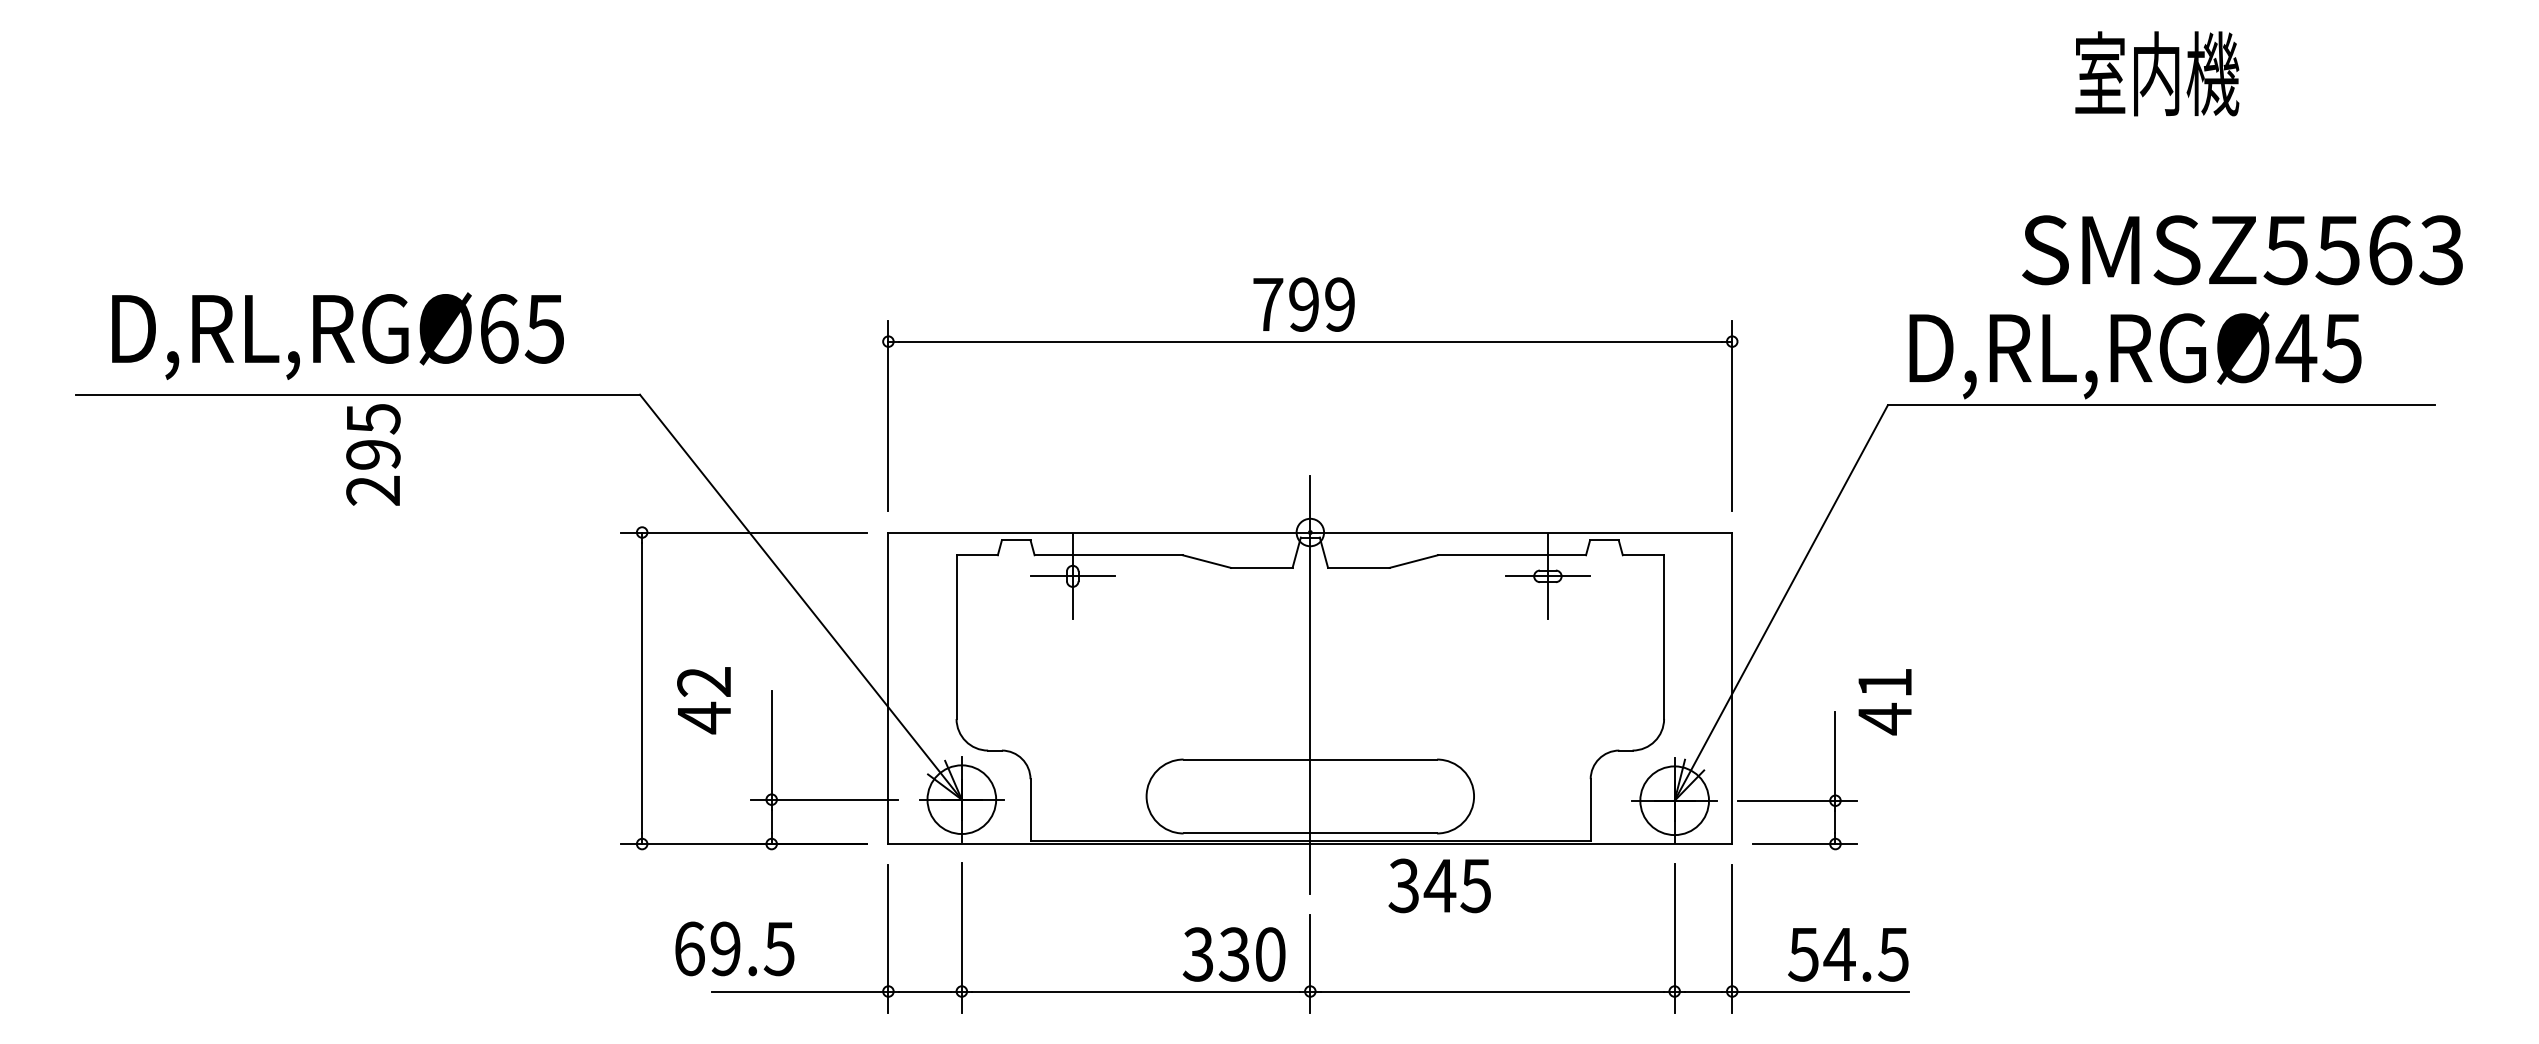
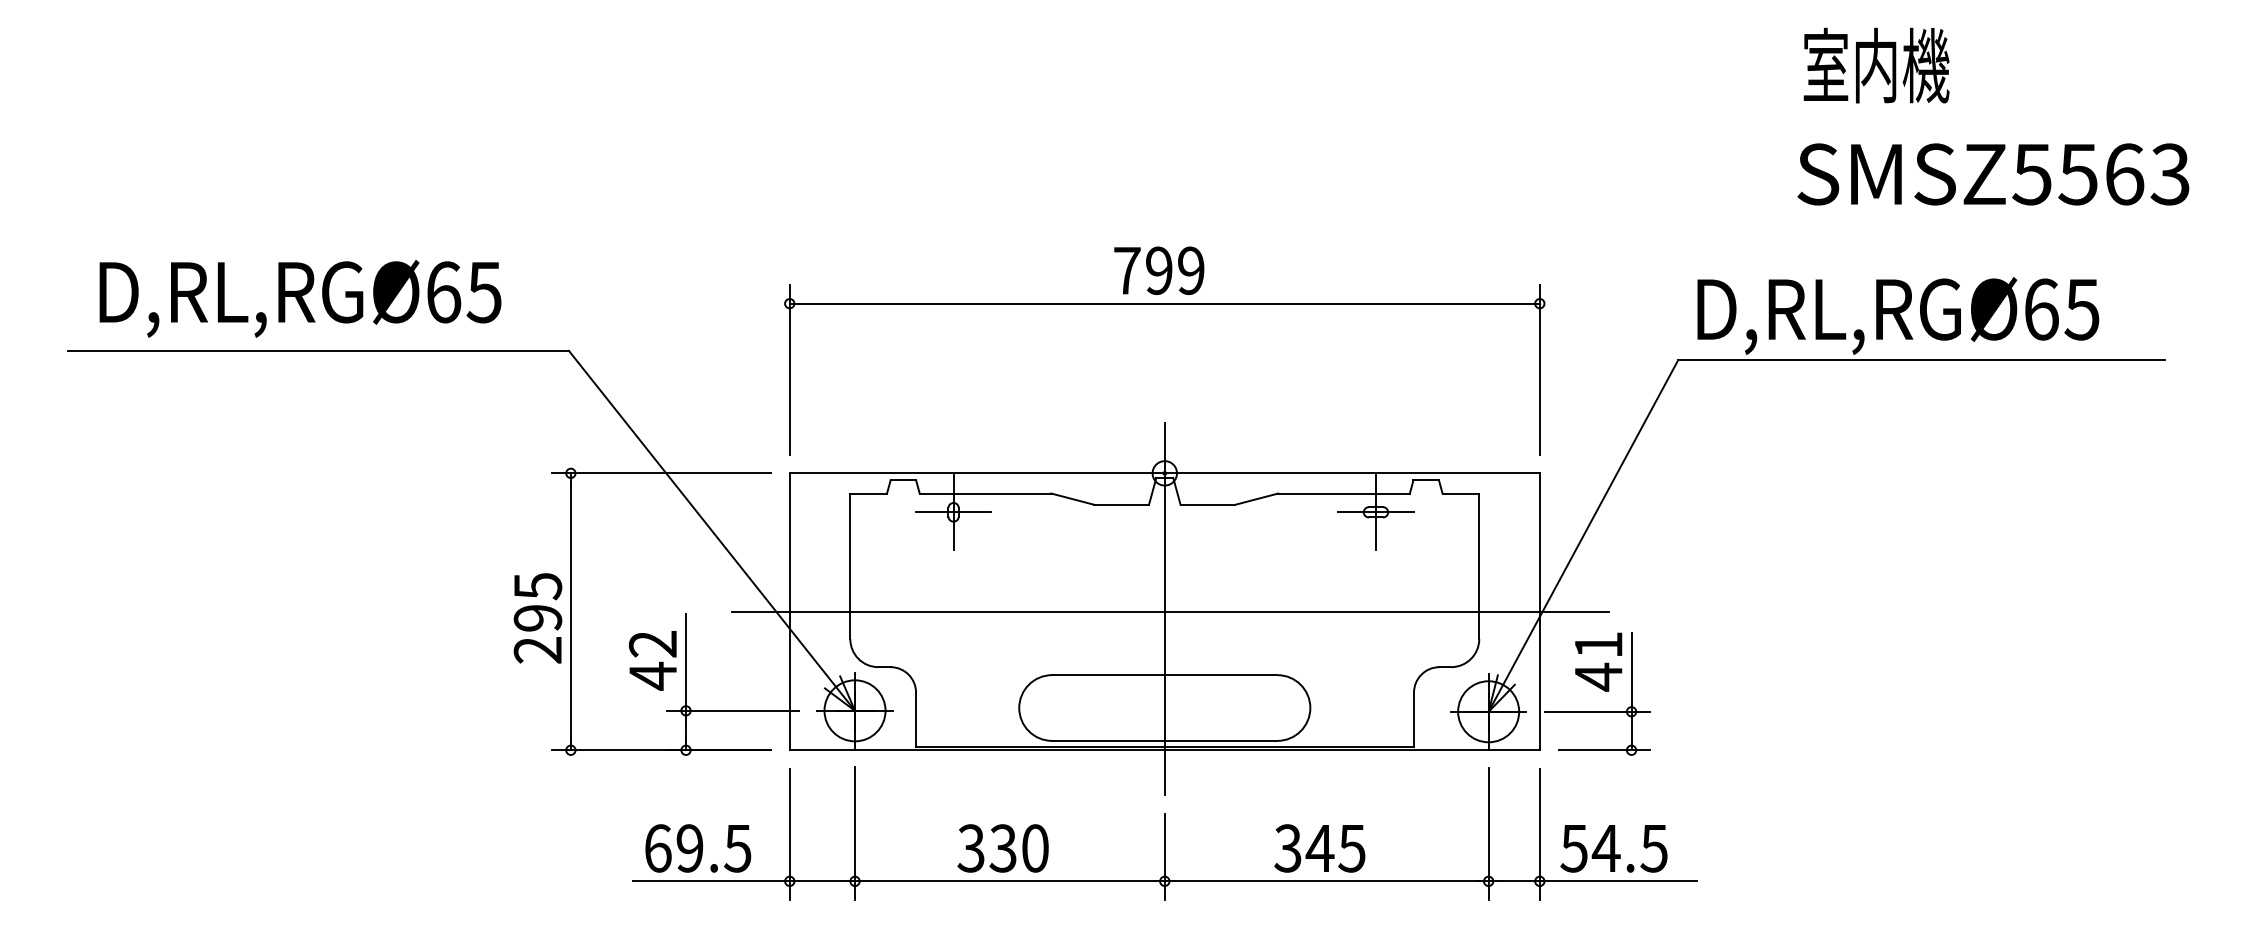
text: (2157, 73) -> (1876, 65), moved
text: (2242, 250) -> (1993, 174), moved
text: (2295, 348) -> (2040, 309), D,RL,RGØ45 -> D,RL,RGØ65
text: (372, 455) -> (537, 618), moved
line: (1316, 687) -> (1170, 611), added
text: (703, 700) -> (652, 660), moved
text: (1884, 701) -> (1598, 661), moved
text: (1439, 885) -> (1319, 848), moved
text: (735, 948) -> (698, 848), moved
text: (1233, 954) -> (1002, 848), moved
text: (1847, 954) -> (1613, 848), moved

